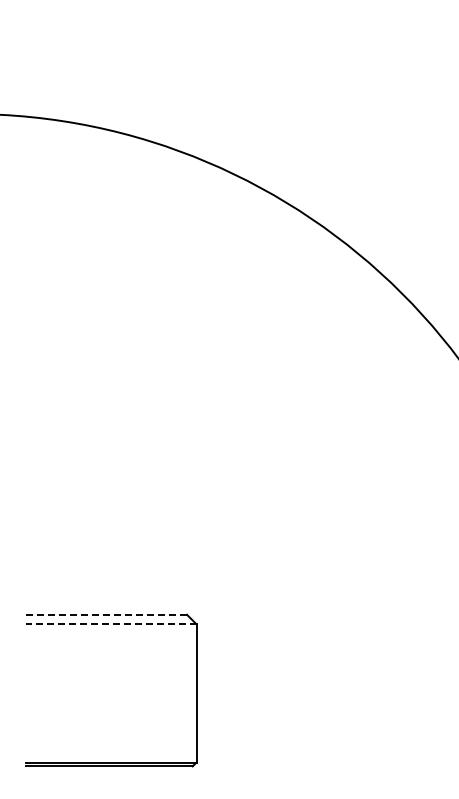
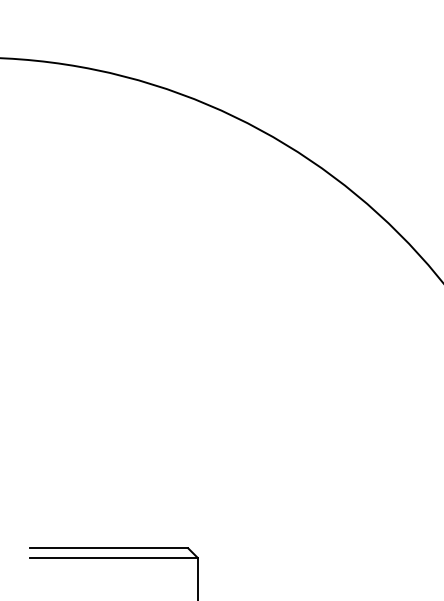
line: (106, 614) -> (109, 548), dashed -> solid
line: (110, 624) -> (113, 557), dashed -> solid

